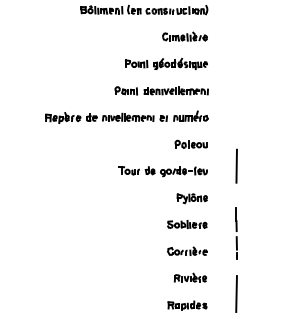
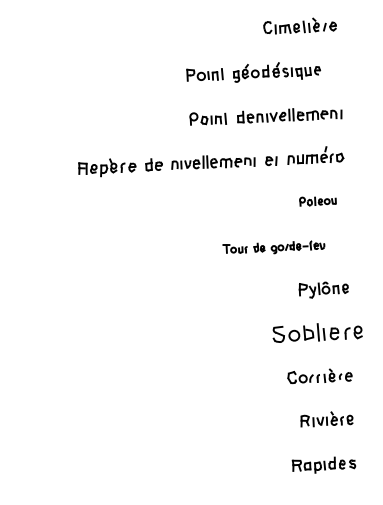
part: (166, 63) -> (253, 71), moved
part: (190, 143) -> (316, 199), size x0.7
part: (162, 171) -> (273, 247), size x0.7
part: (187, 224) -> (317, 332), size x1.4

